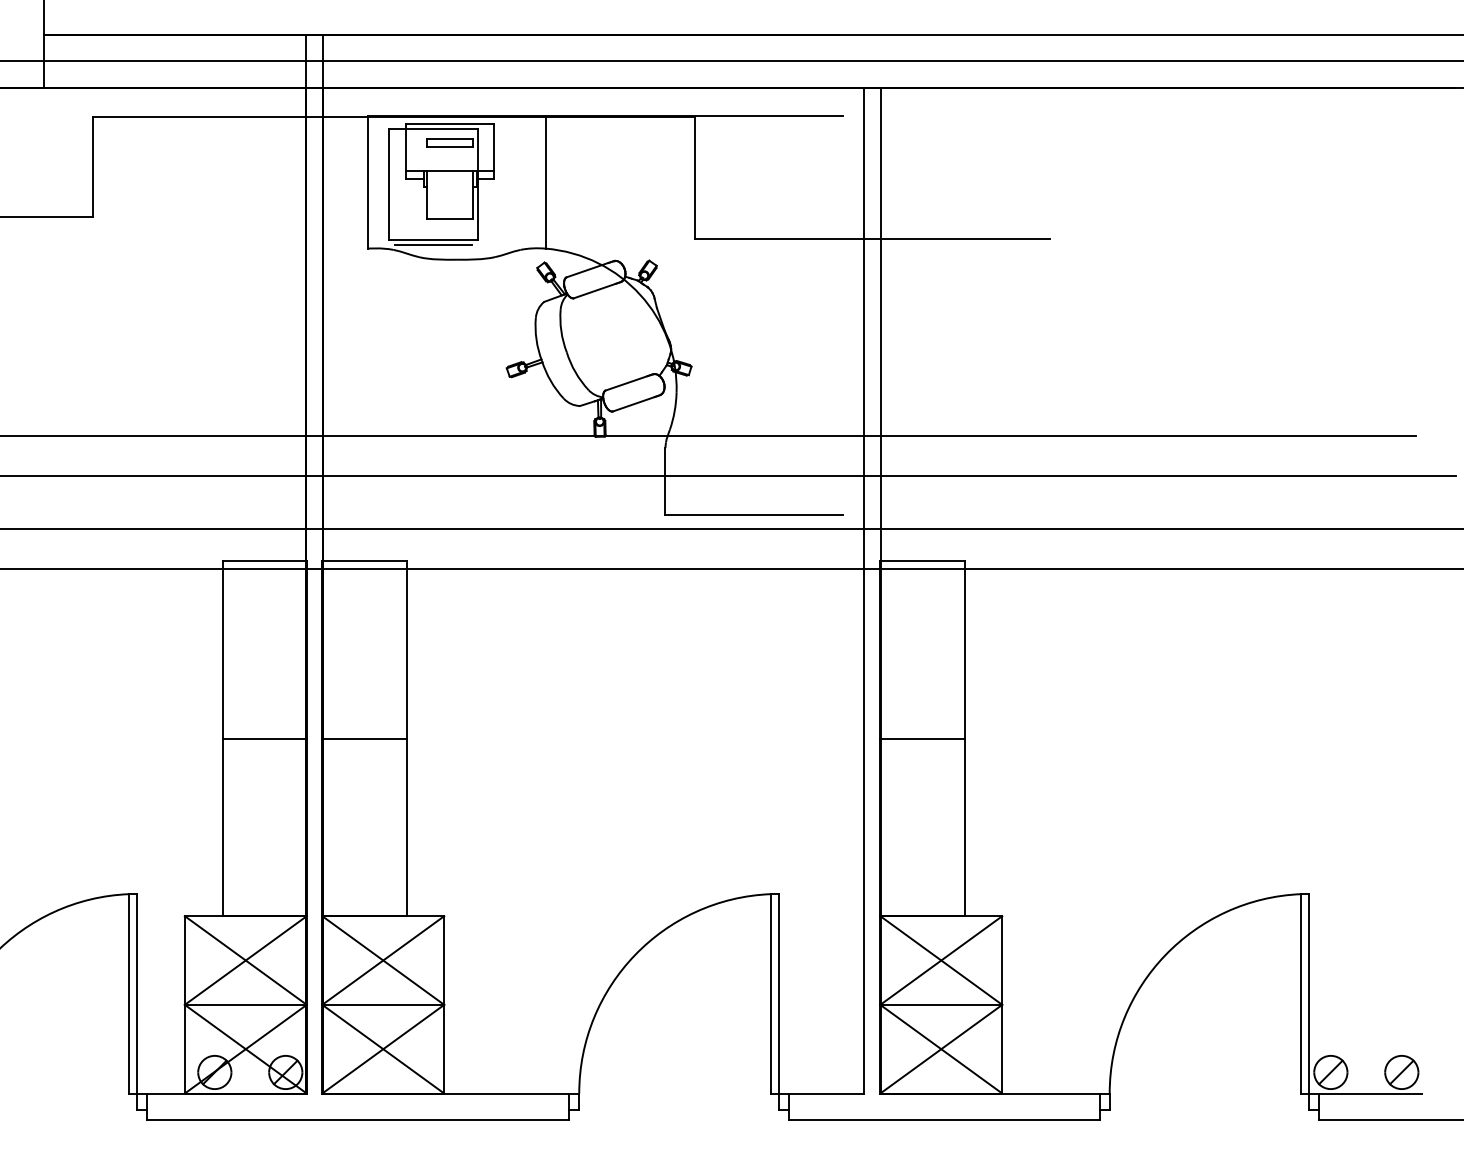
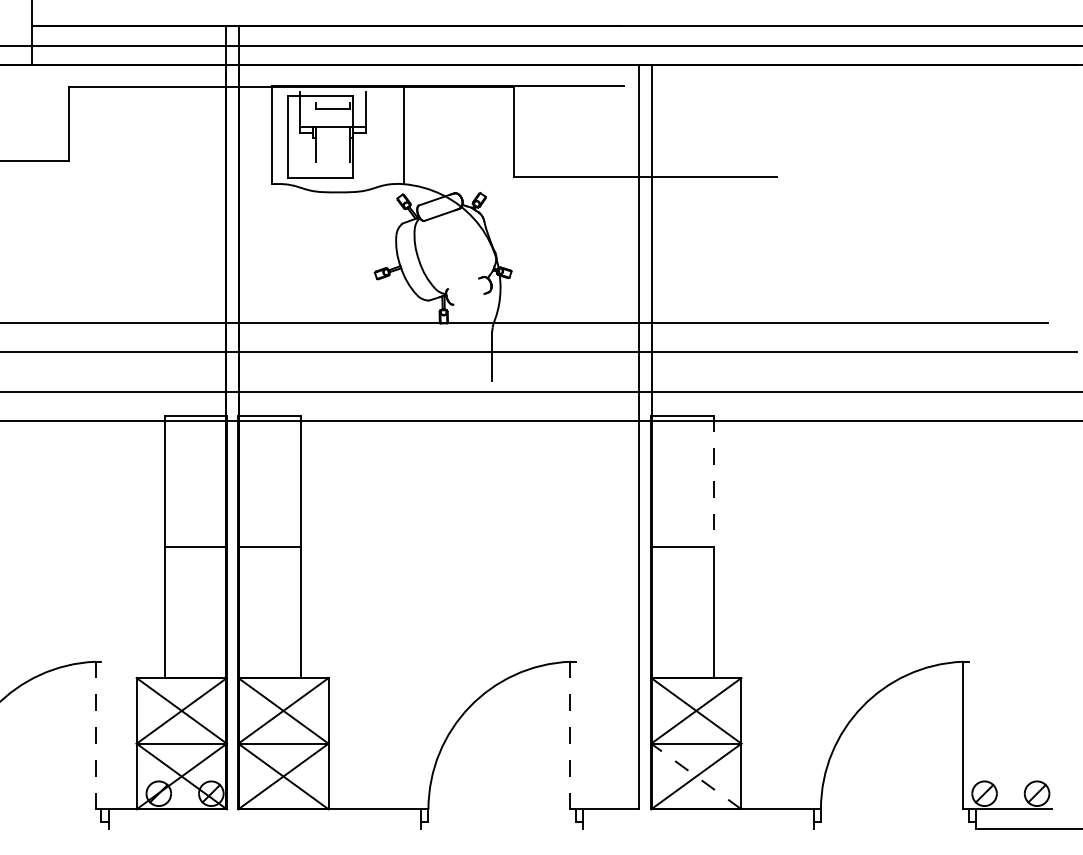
line: (449, 123) -> (332, 91), removed
line: (449, 139) -> (332, 103), removed
line: (449, 219) -> (332, 162), removed
line: (432, 244) -> (319, 181), removed
line: (626, 383) -> (463, 283), removed
line: (633, 404) -> (468, 299), removed
line: (753, 514) -> (557, 380), removed
line: (964, 650) -> (713, 481), solid -> dashed
line: (129, 993) -> (95, 735), solid -> dashed
line: (137, 993) -> (101, 735), removed
line: (771, 993) -> (570, 735), solid -> dashed
line: (778, 993) -> (575, 735), removed
line: (1309, 993) -> (968, 735), removed
line: (940, 1048) -> (695, 775), solid -> dashed
line: (358, 1120) -> (265, 829), removed
line: (943, 1120) -> (697, 829), removed

